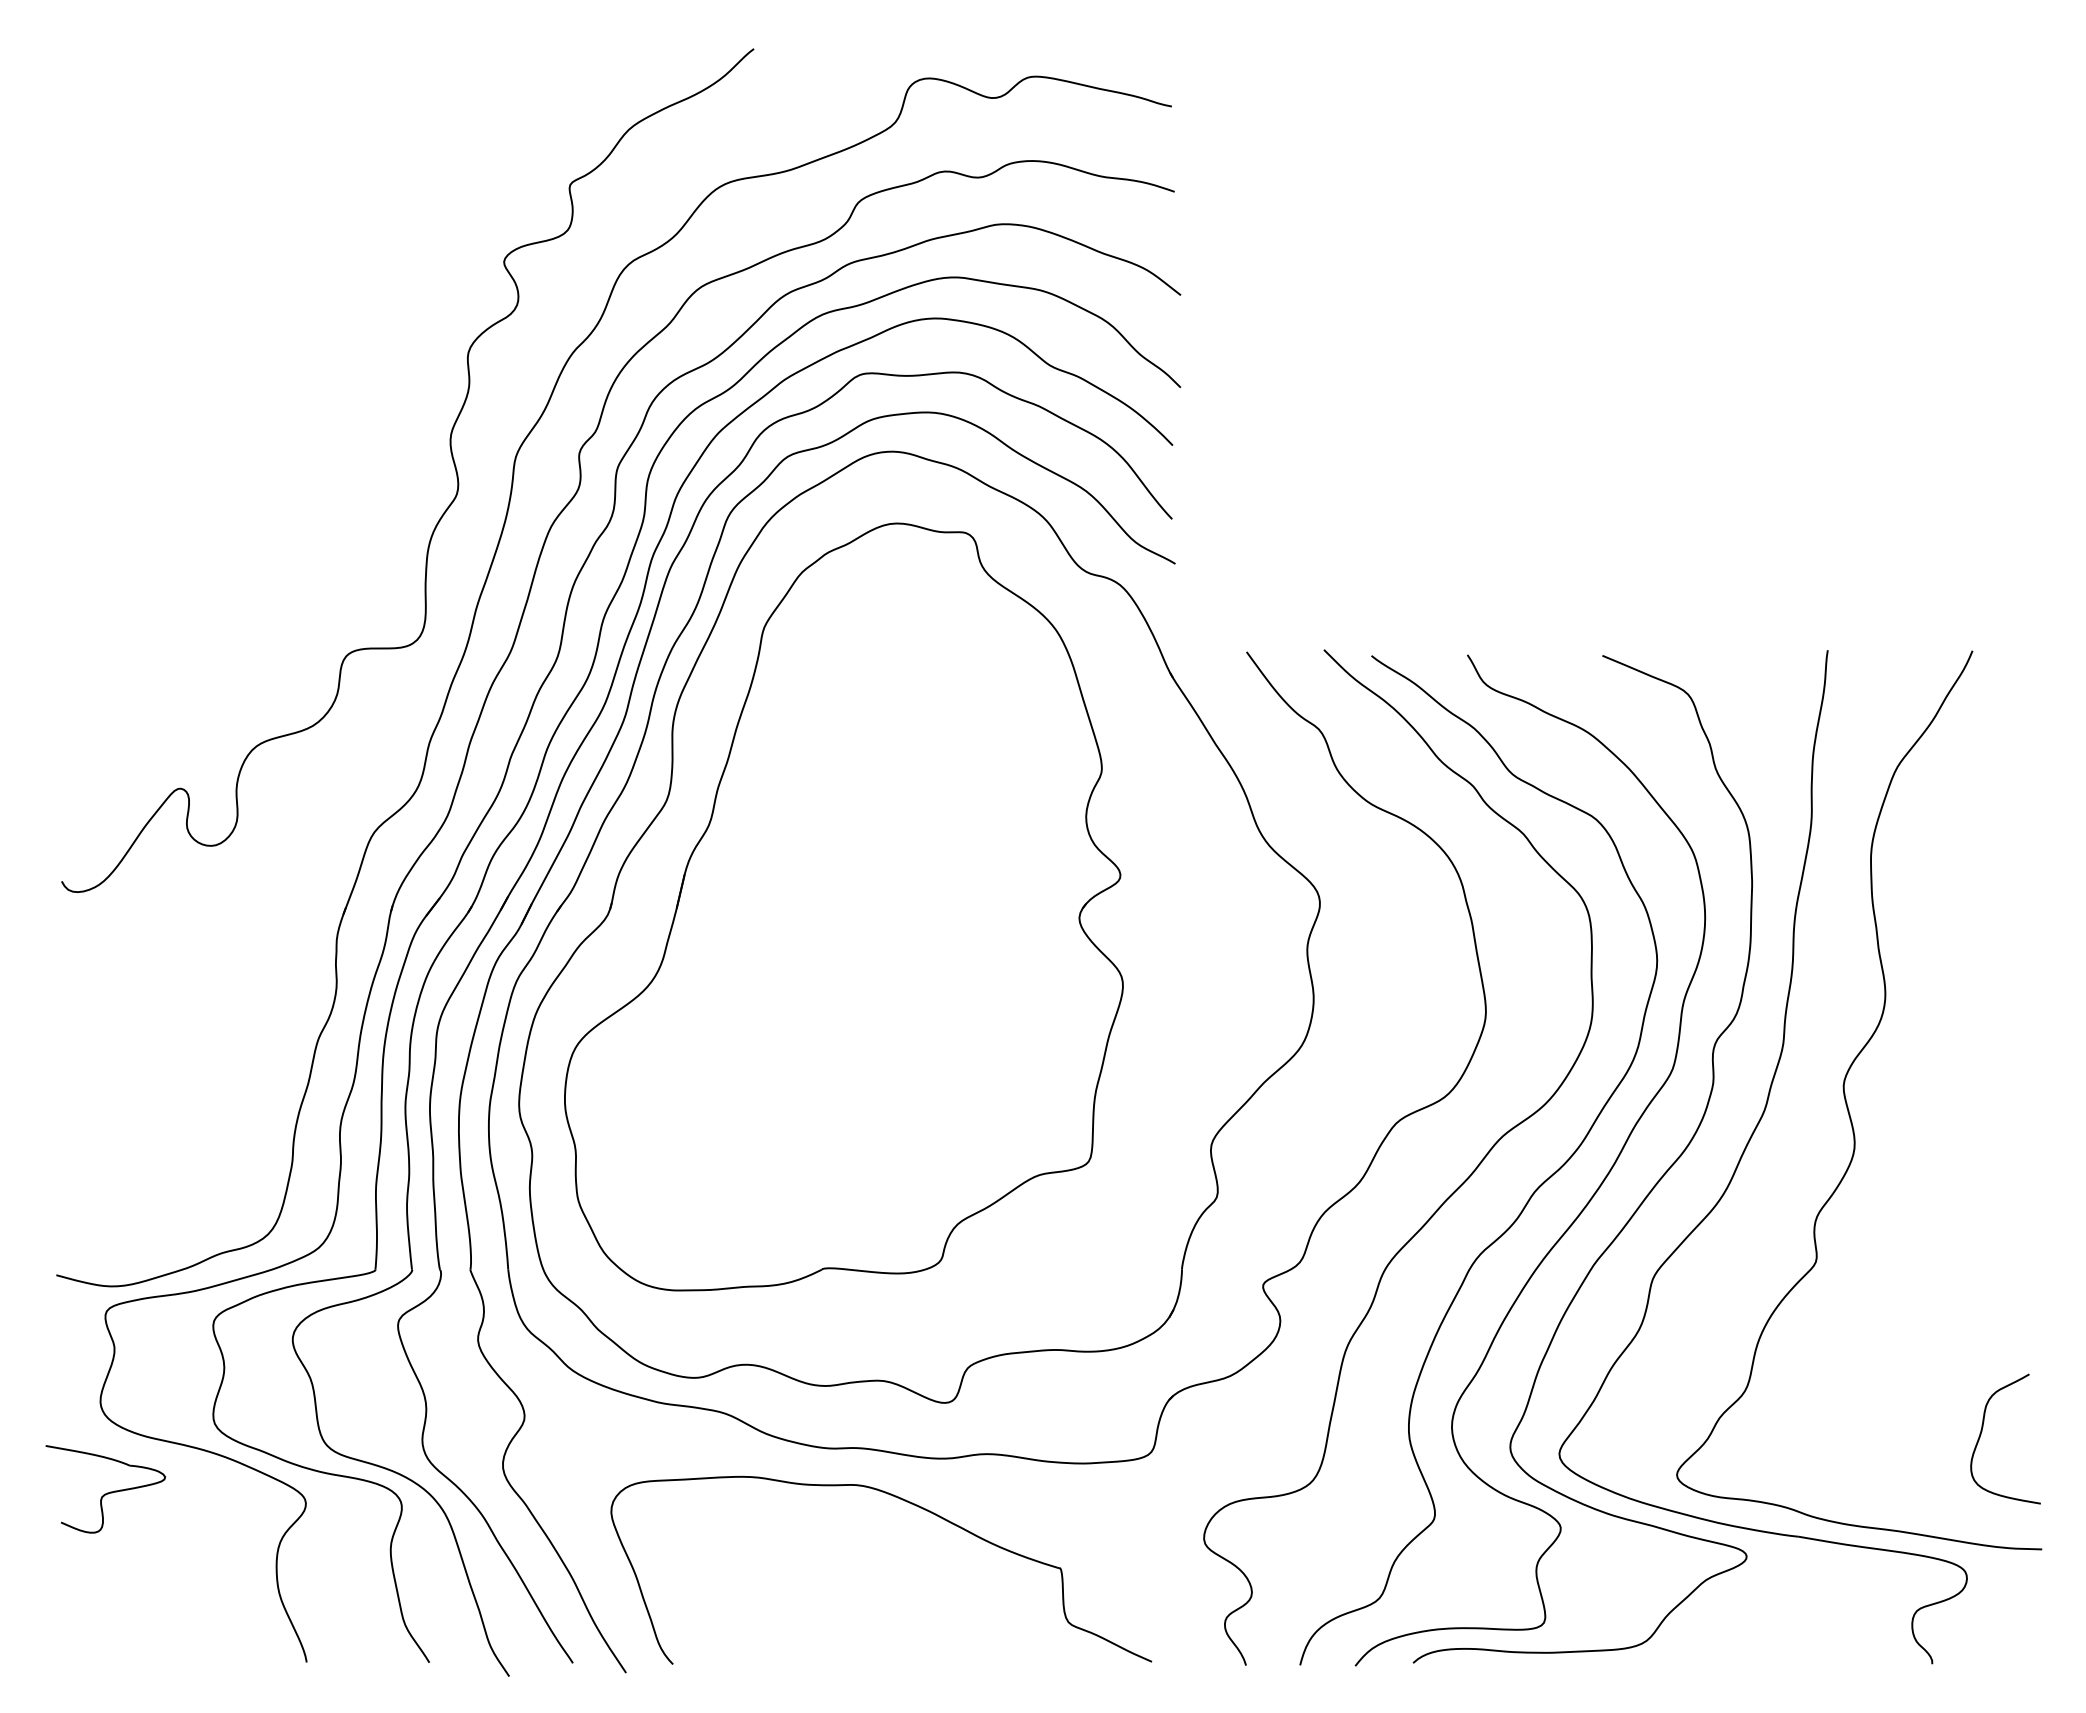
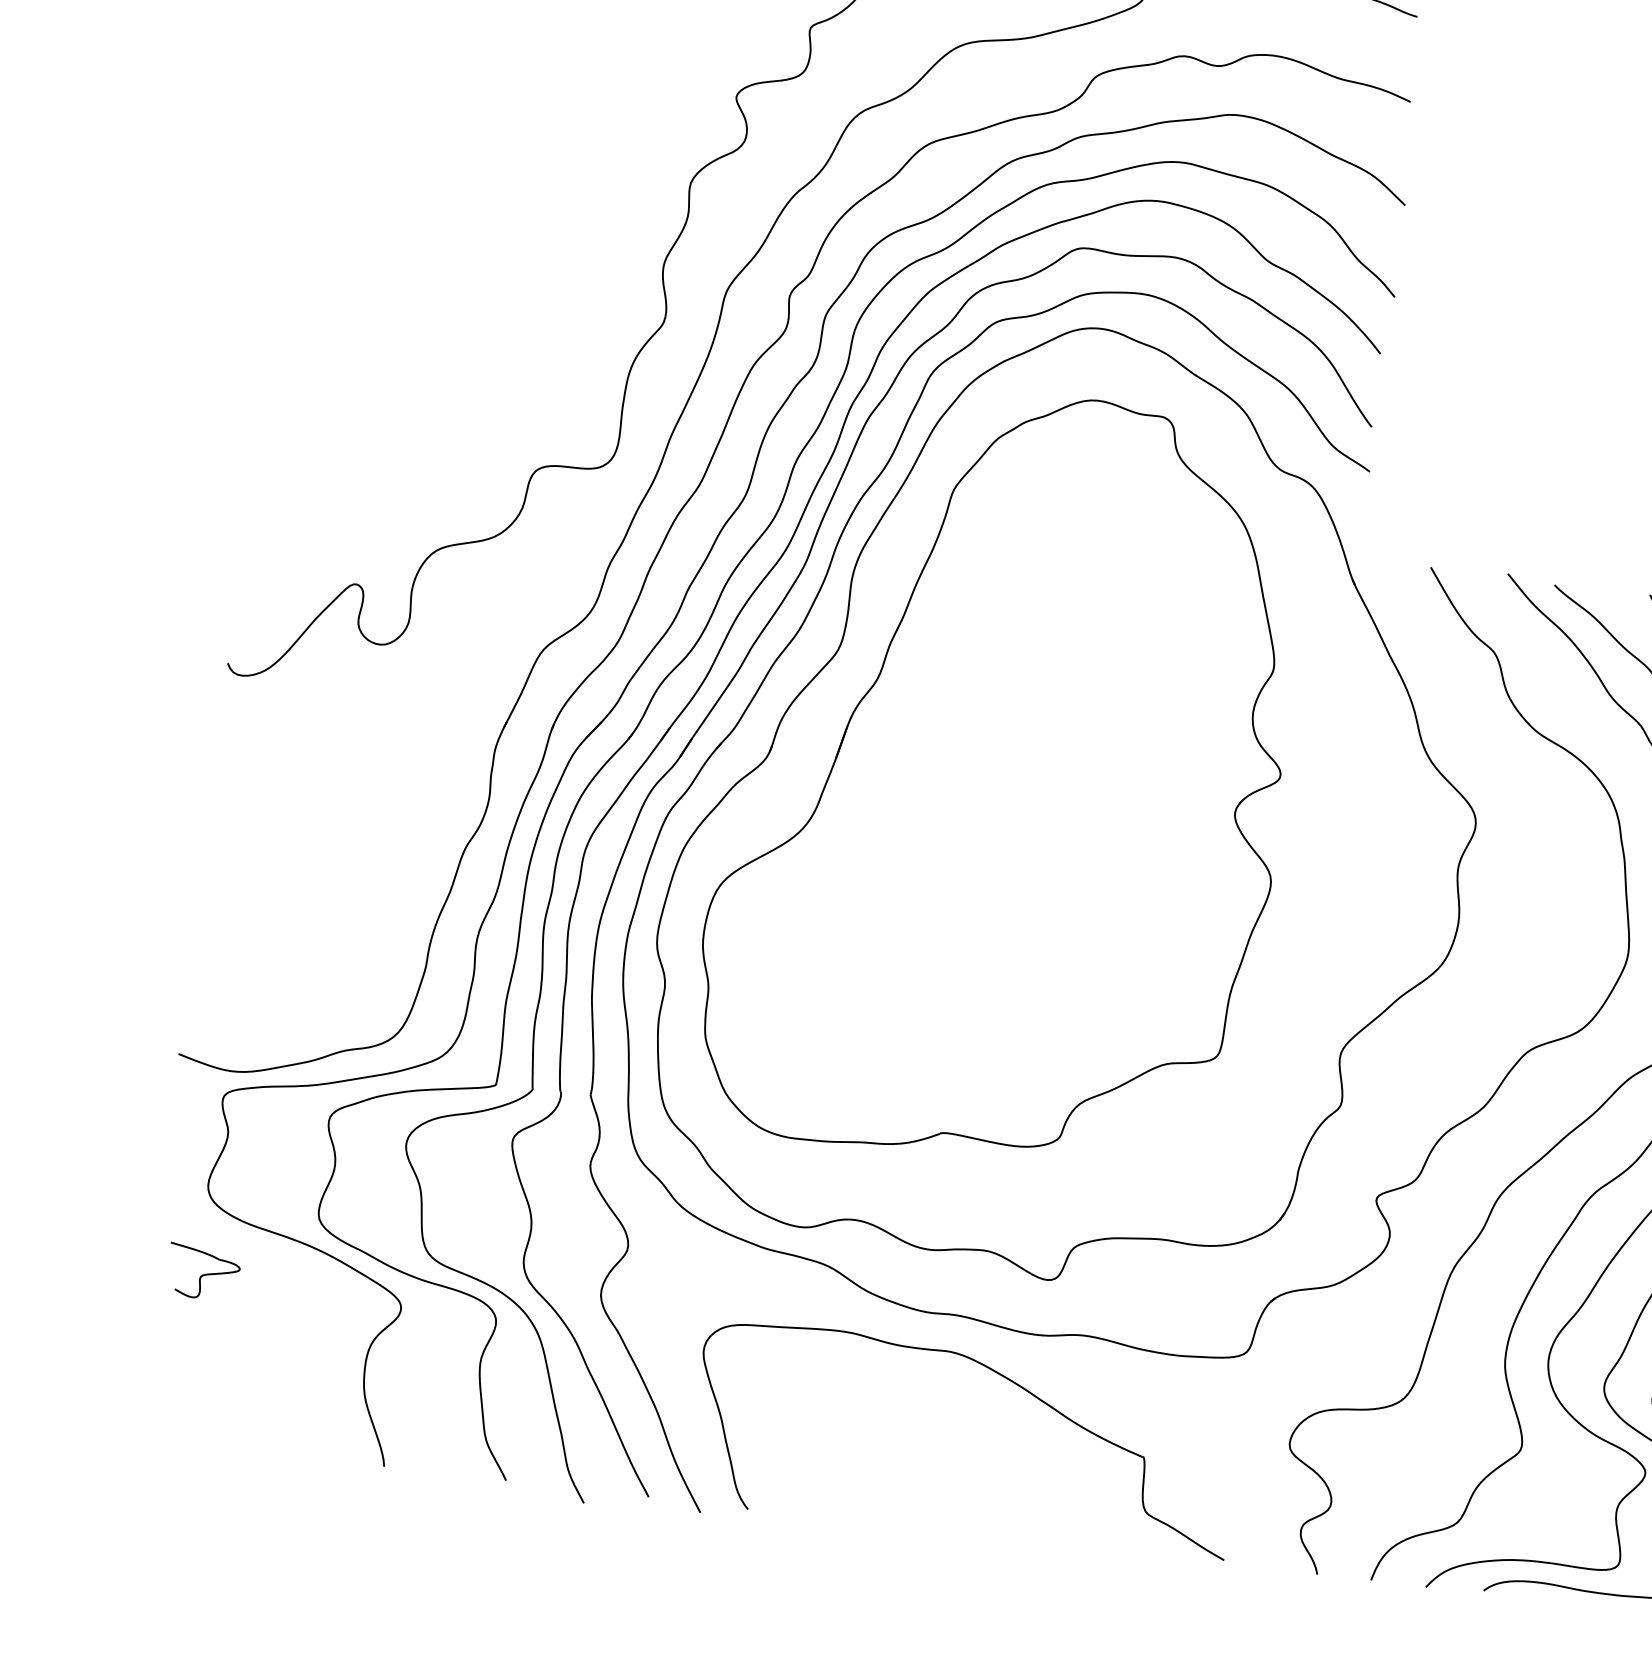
part: (105, 1489) -> (203, 1272), size x0.6

